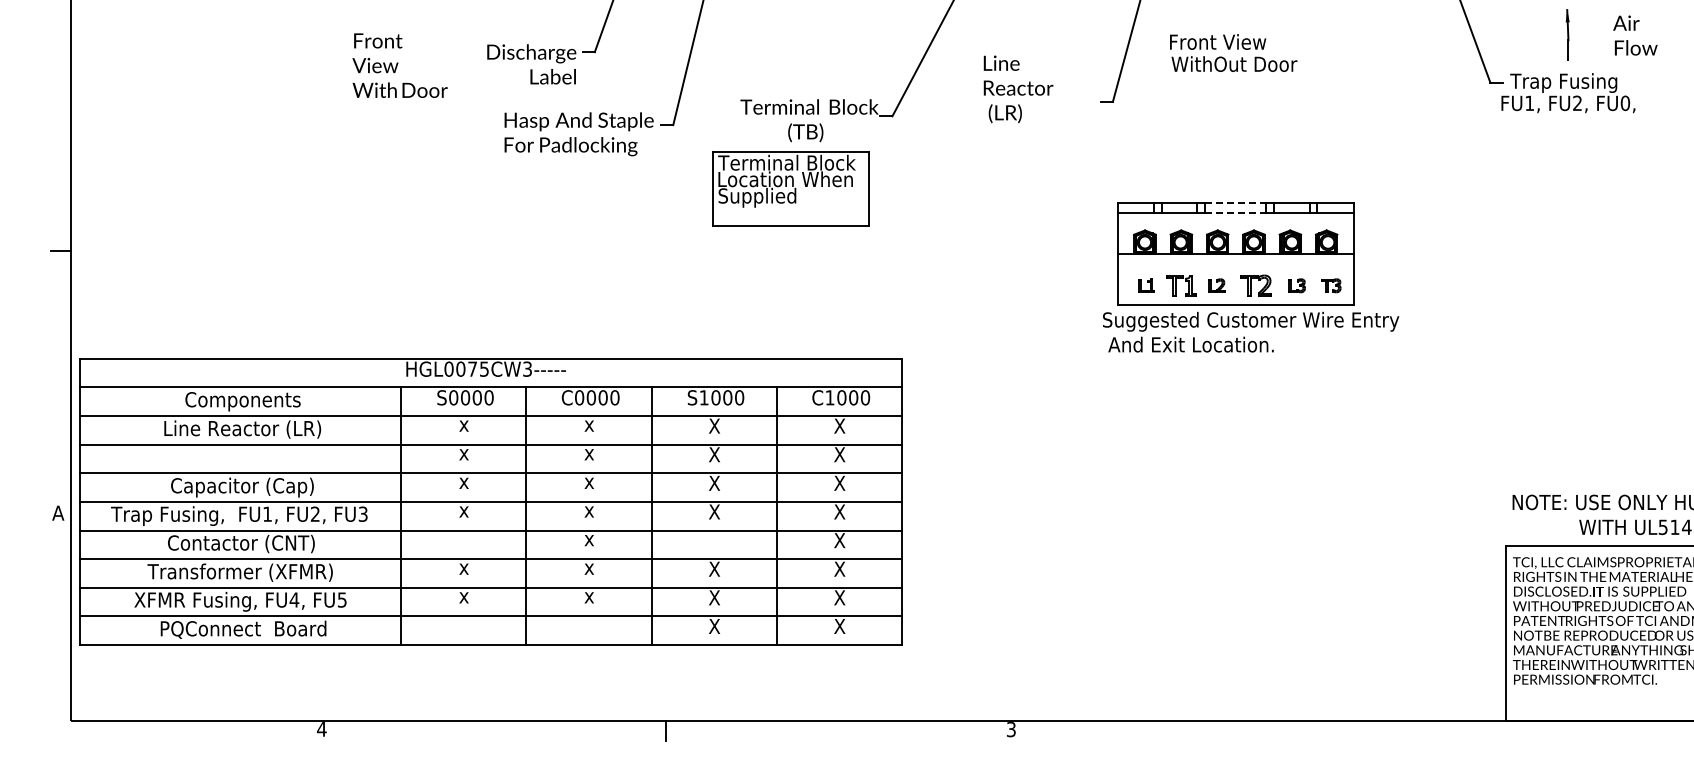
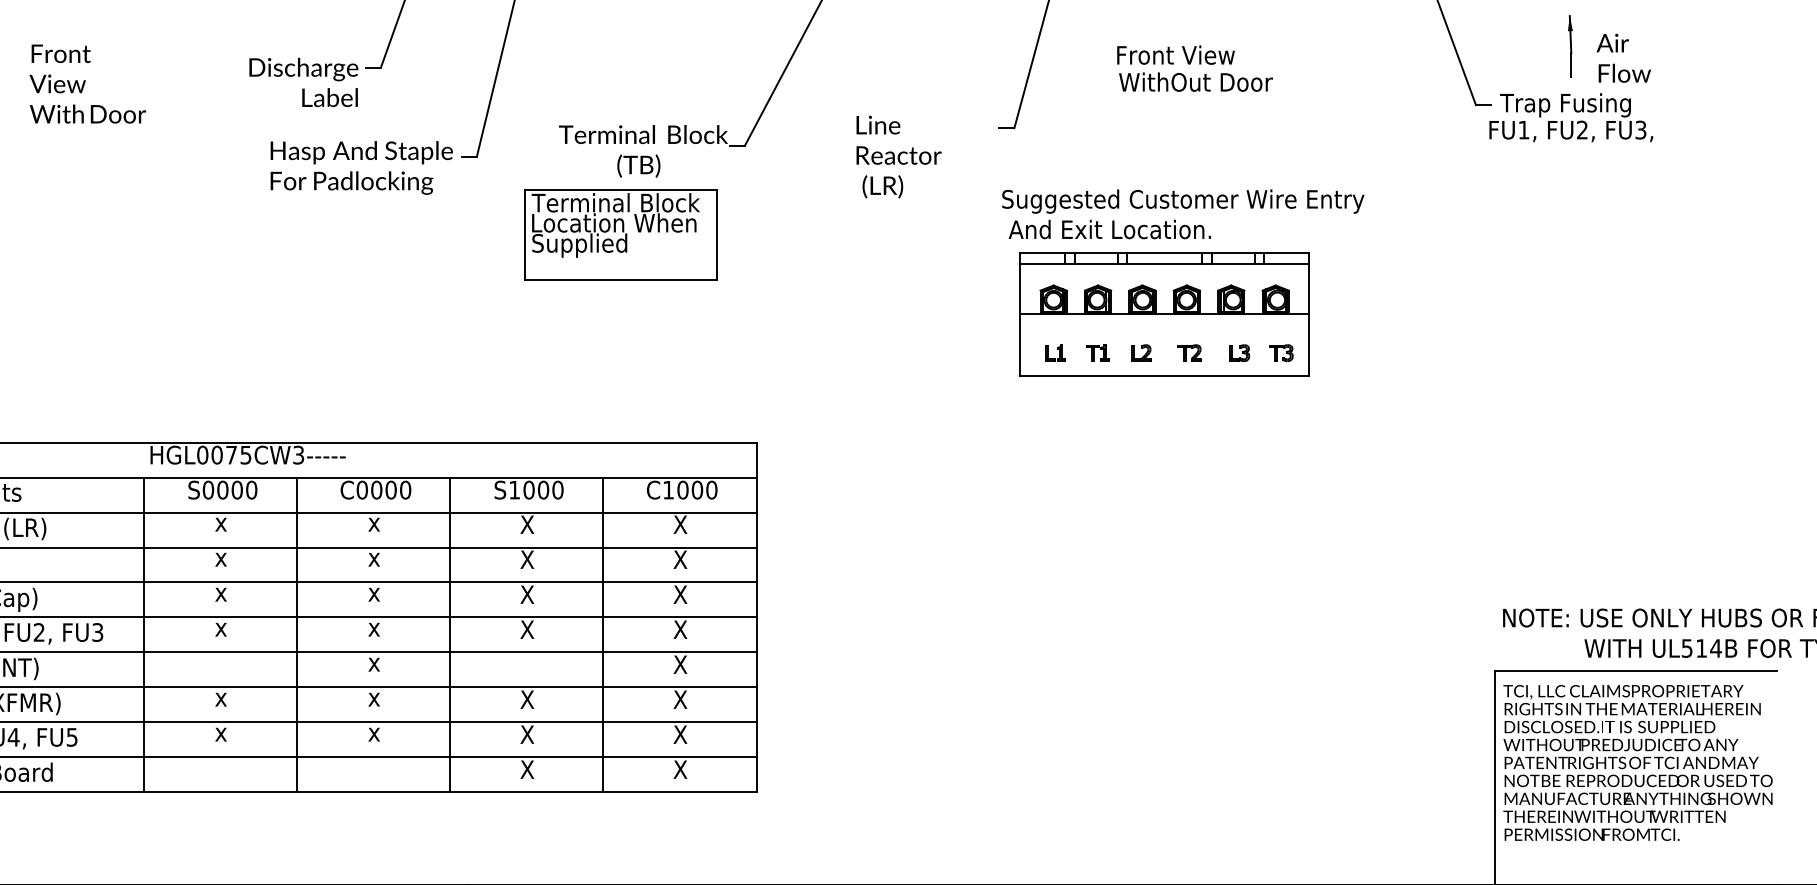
text: (1635, 35) -> (1623, 58), moved
text: (1233, 52) -> (1194, 67), moved
text: (399, 65) -> (87, 83), moved
text: (1018, 89) -> (898, 157), moved
text: (1625, 103) -> (1641, 130), FU0, -> FU3,
line: (1235, 203) -> (1164, 252), dashed -> solid
line: (1235, 212) -> (1164, 263), dashed -> solid
part: (1180, 285) -> (1097, 352), size x0.62
part: (1256, 285) -> (1189, 352), size x0.62
text: (1251, 331) -> (1183, 213), moved

